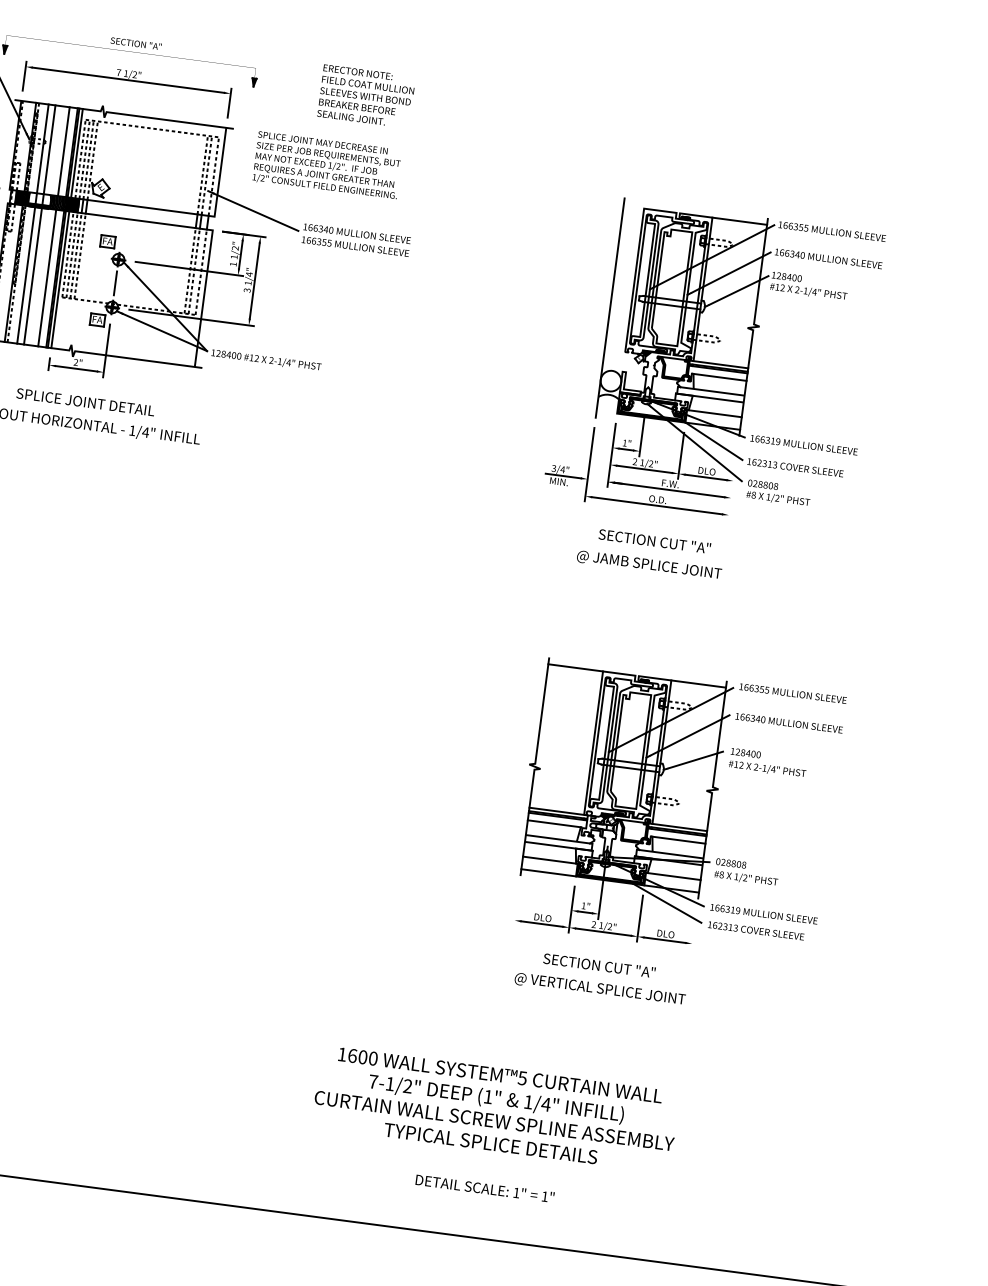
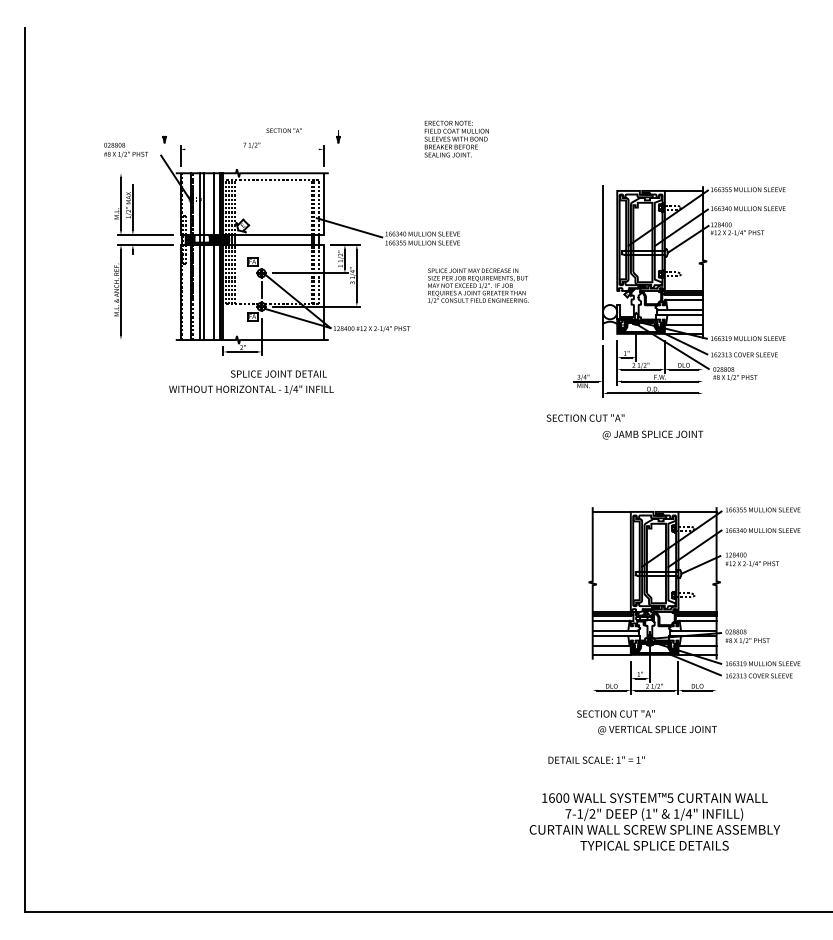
text: (135, 43) -> (283, 130), moved
line: (127, 80) -> (251, 149), removed
text: (366, 95) -> (456, 138), moved
text: (327, 164) -> (478, 285), moved
text: (85, 401) -> (278, 373), moved
text: (654, 540) -> (585, 417), moved
text: (598, 964) -> (615, 713), moved
text: (495, 1108) -> (654, 821), moved
text: (484, 1187) -> (596, 759), moved

